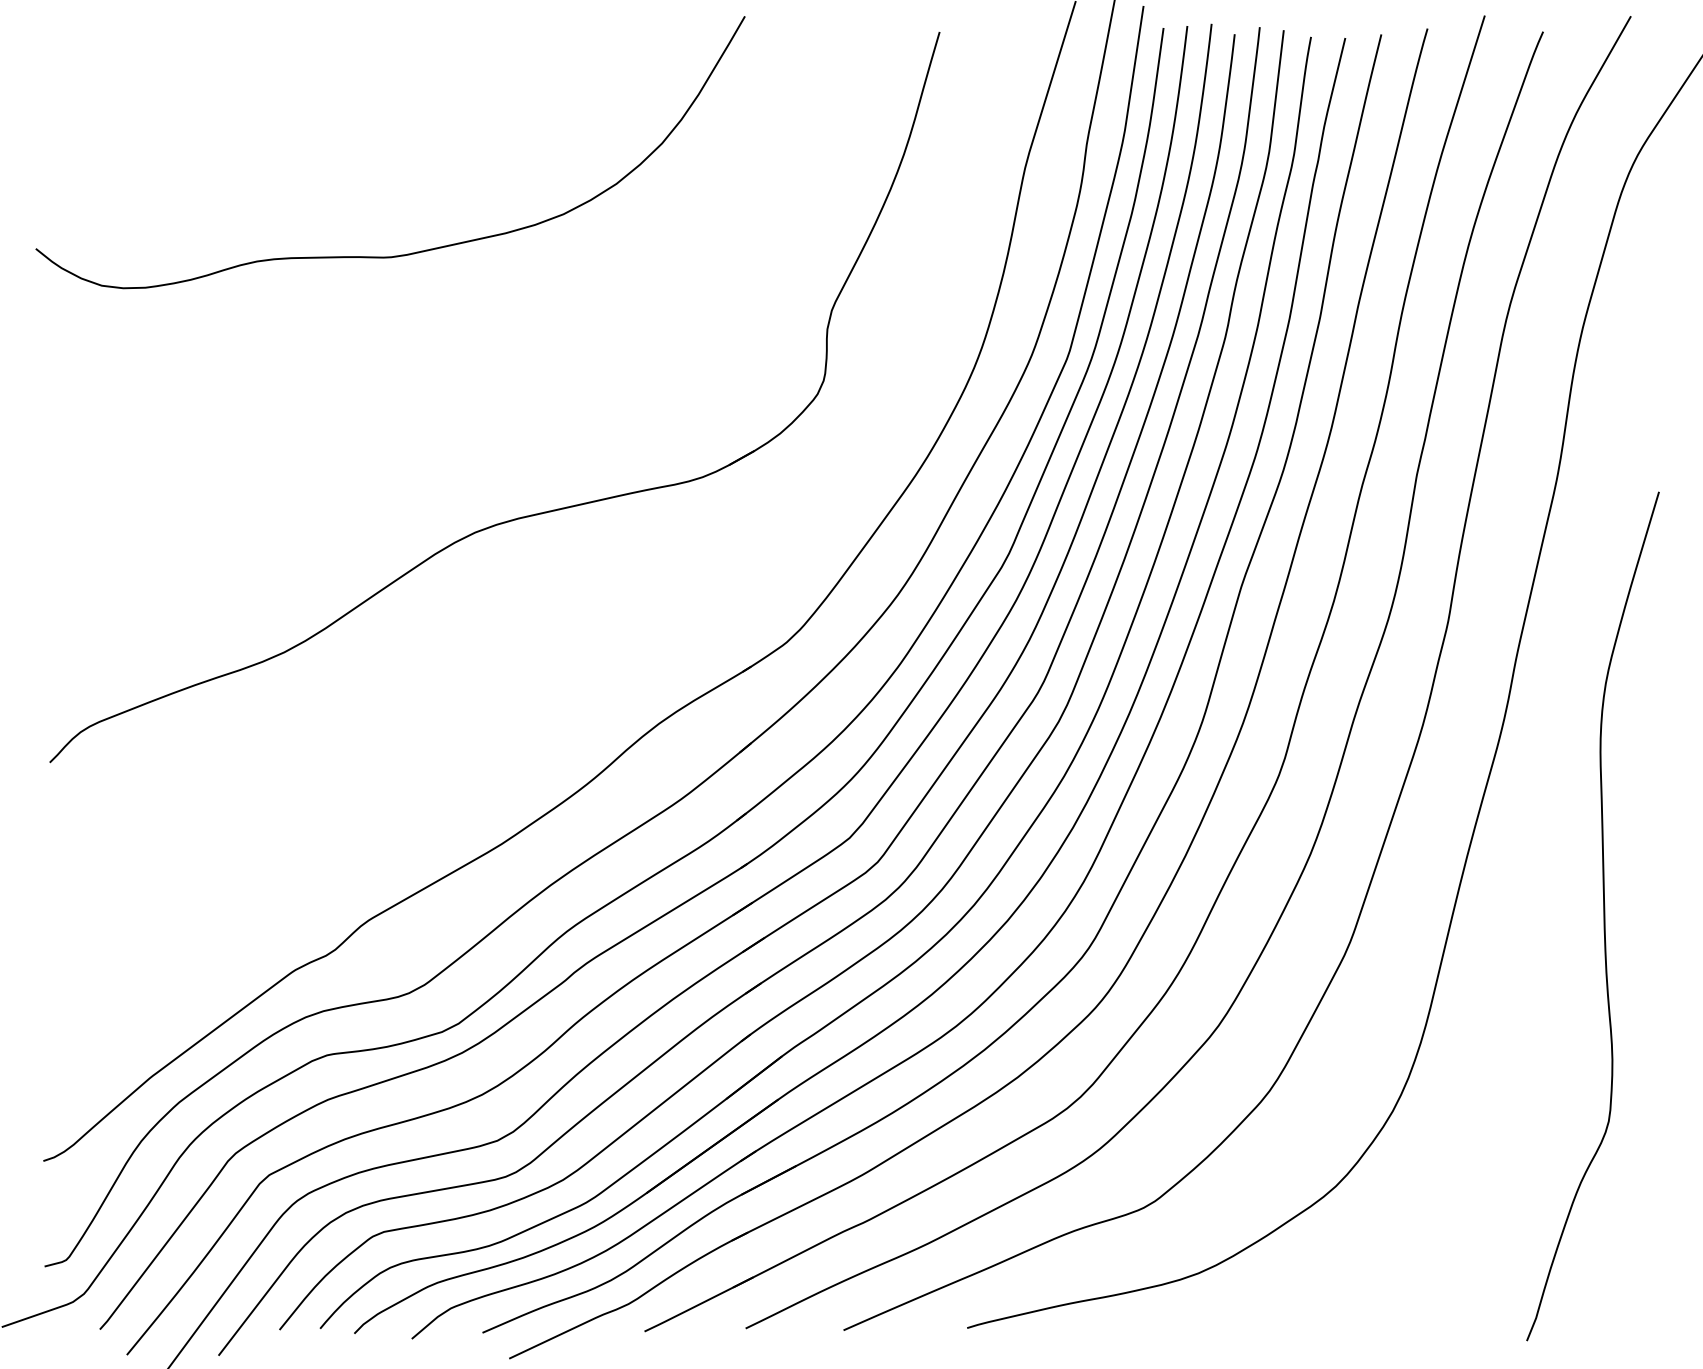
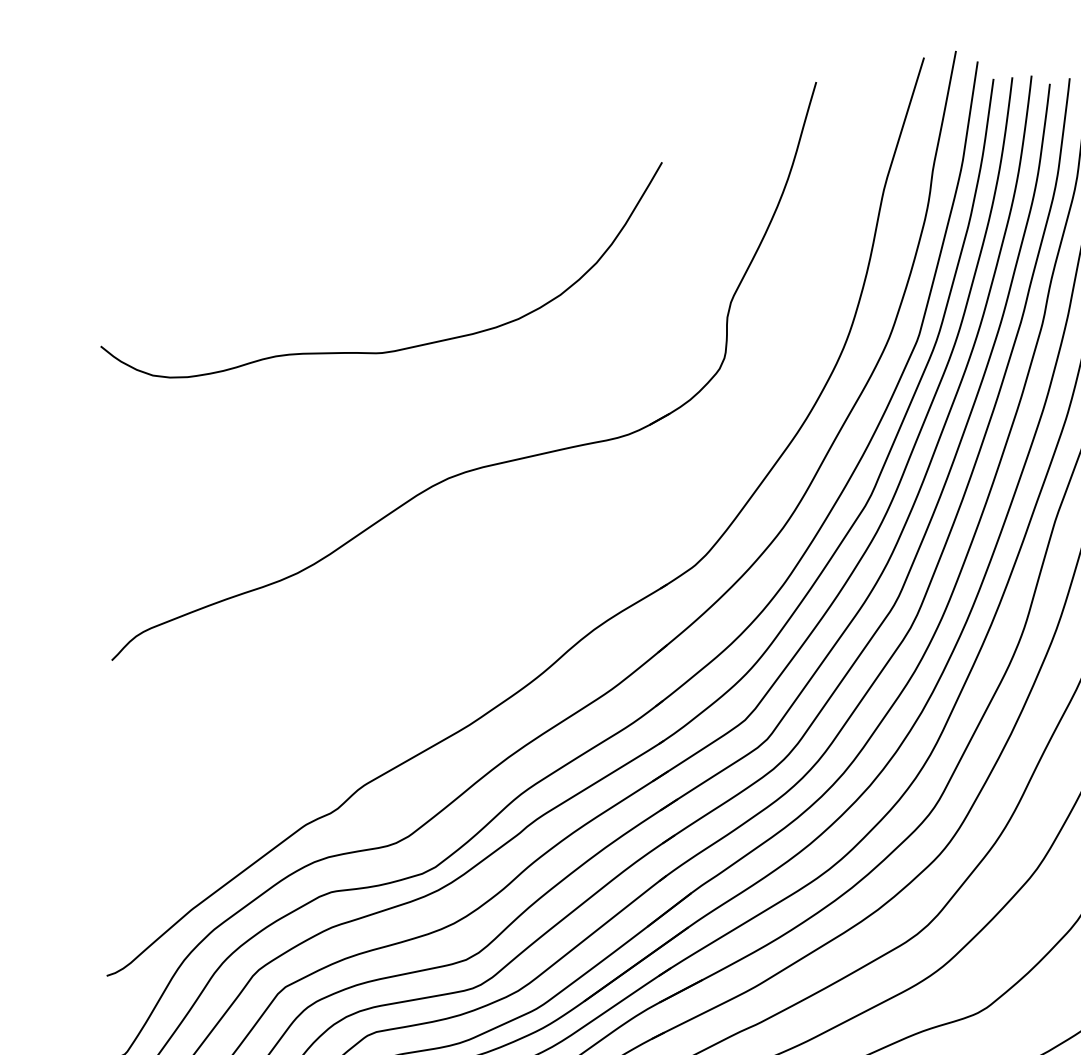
curve: (416, 251) -> (402, 348), moved

